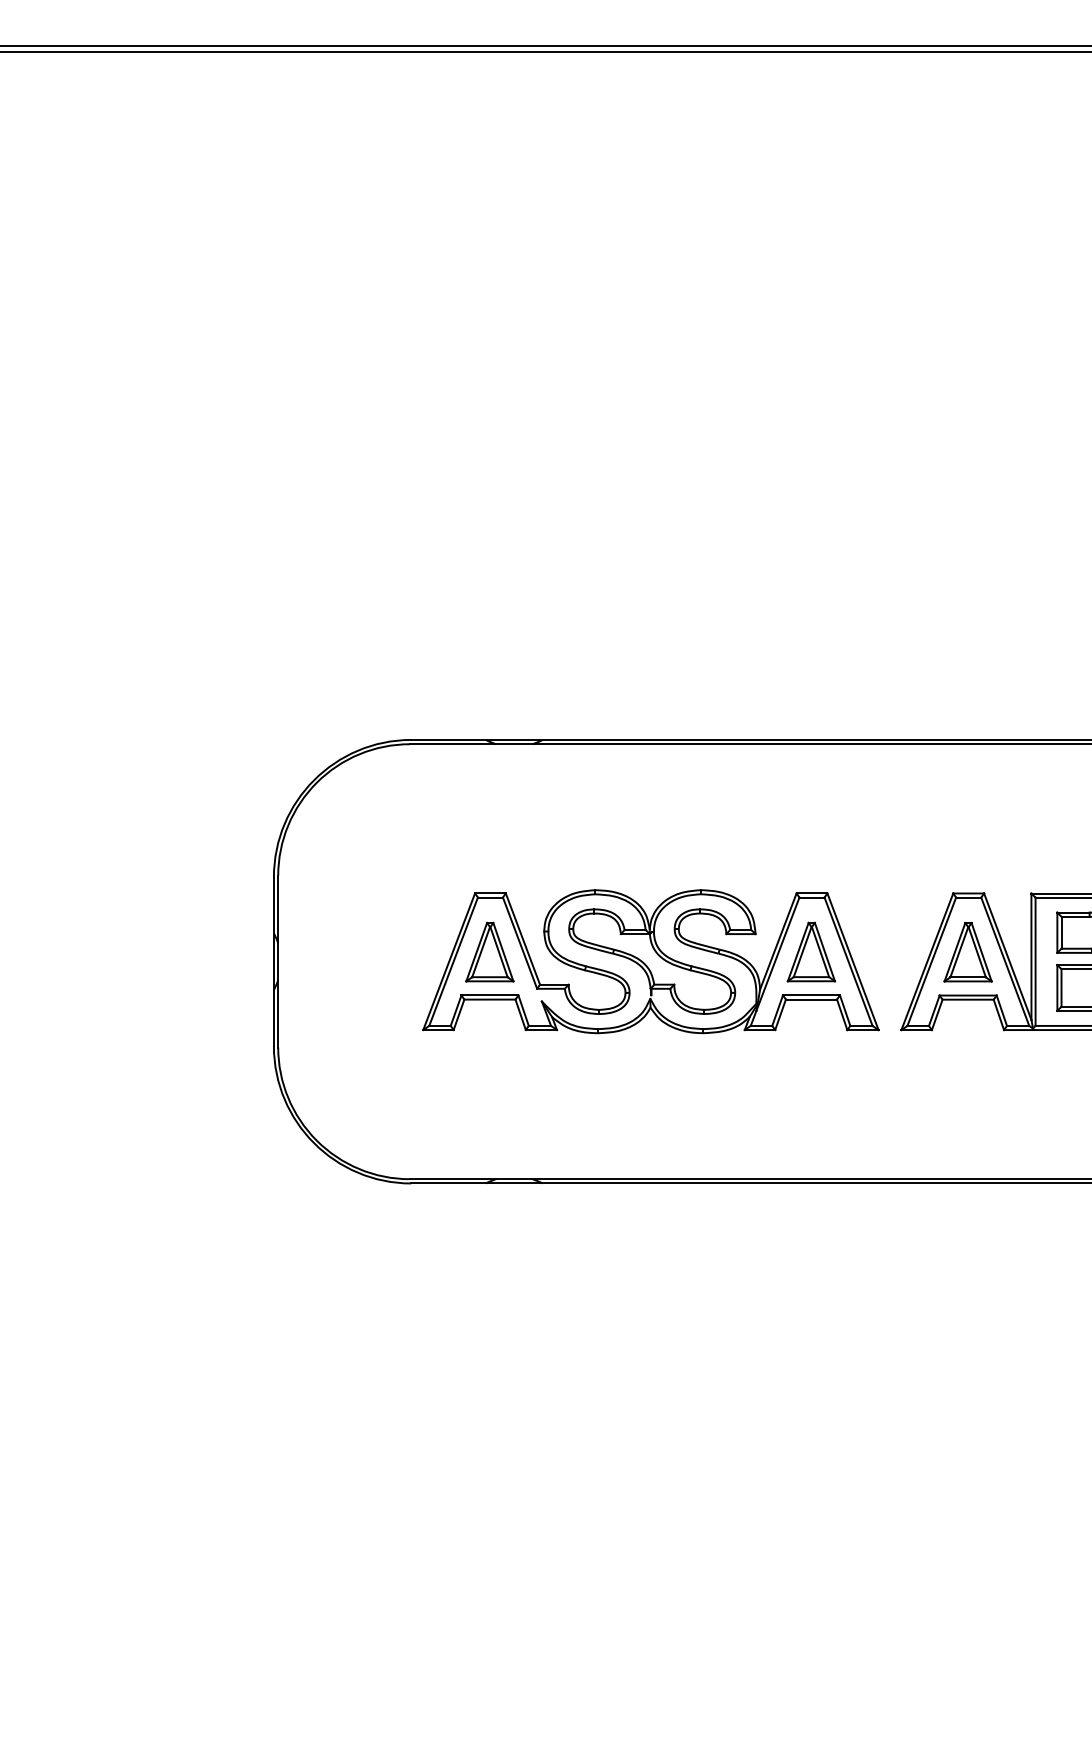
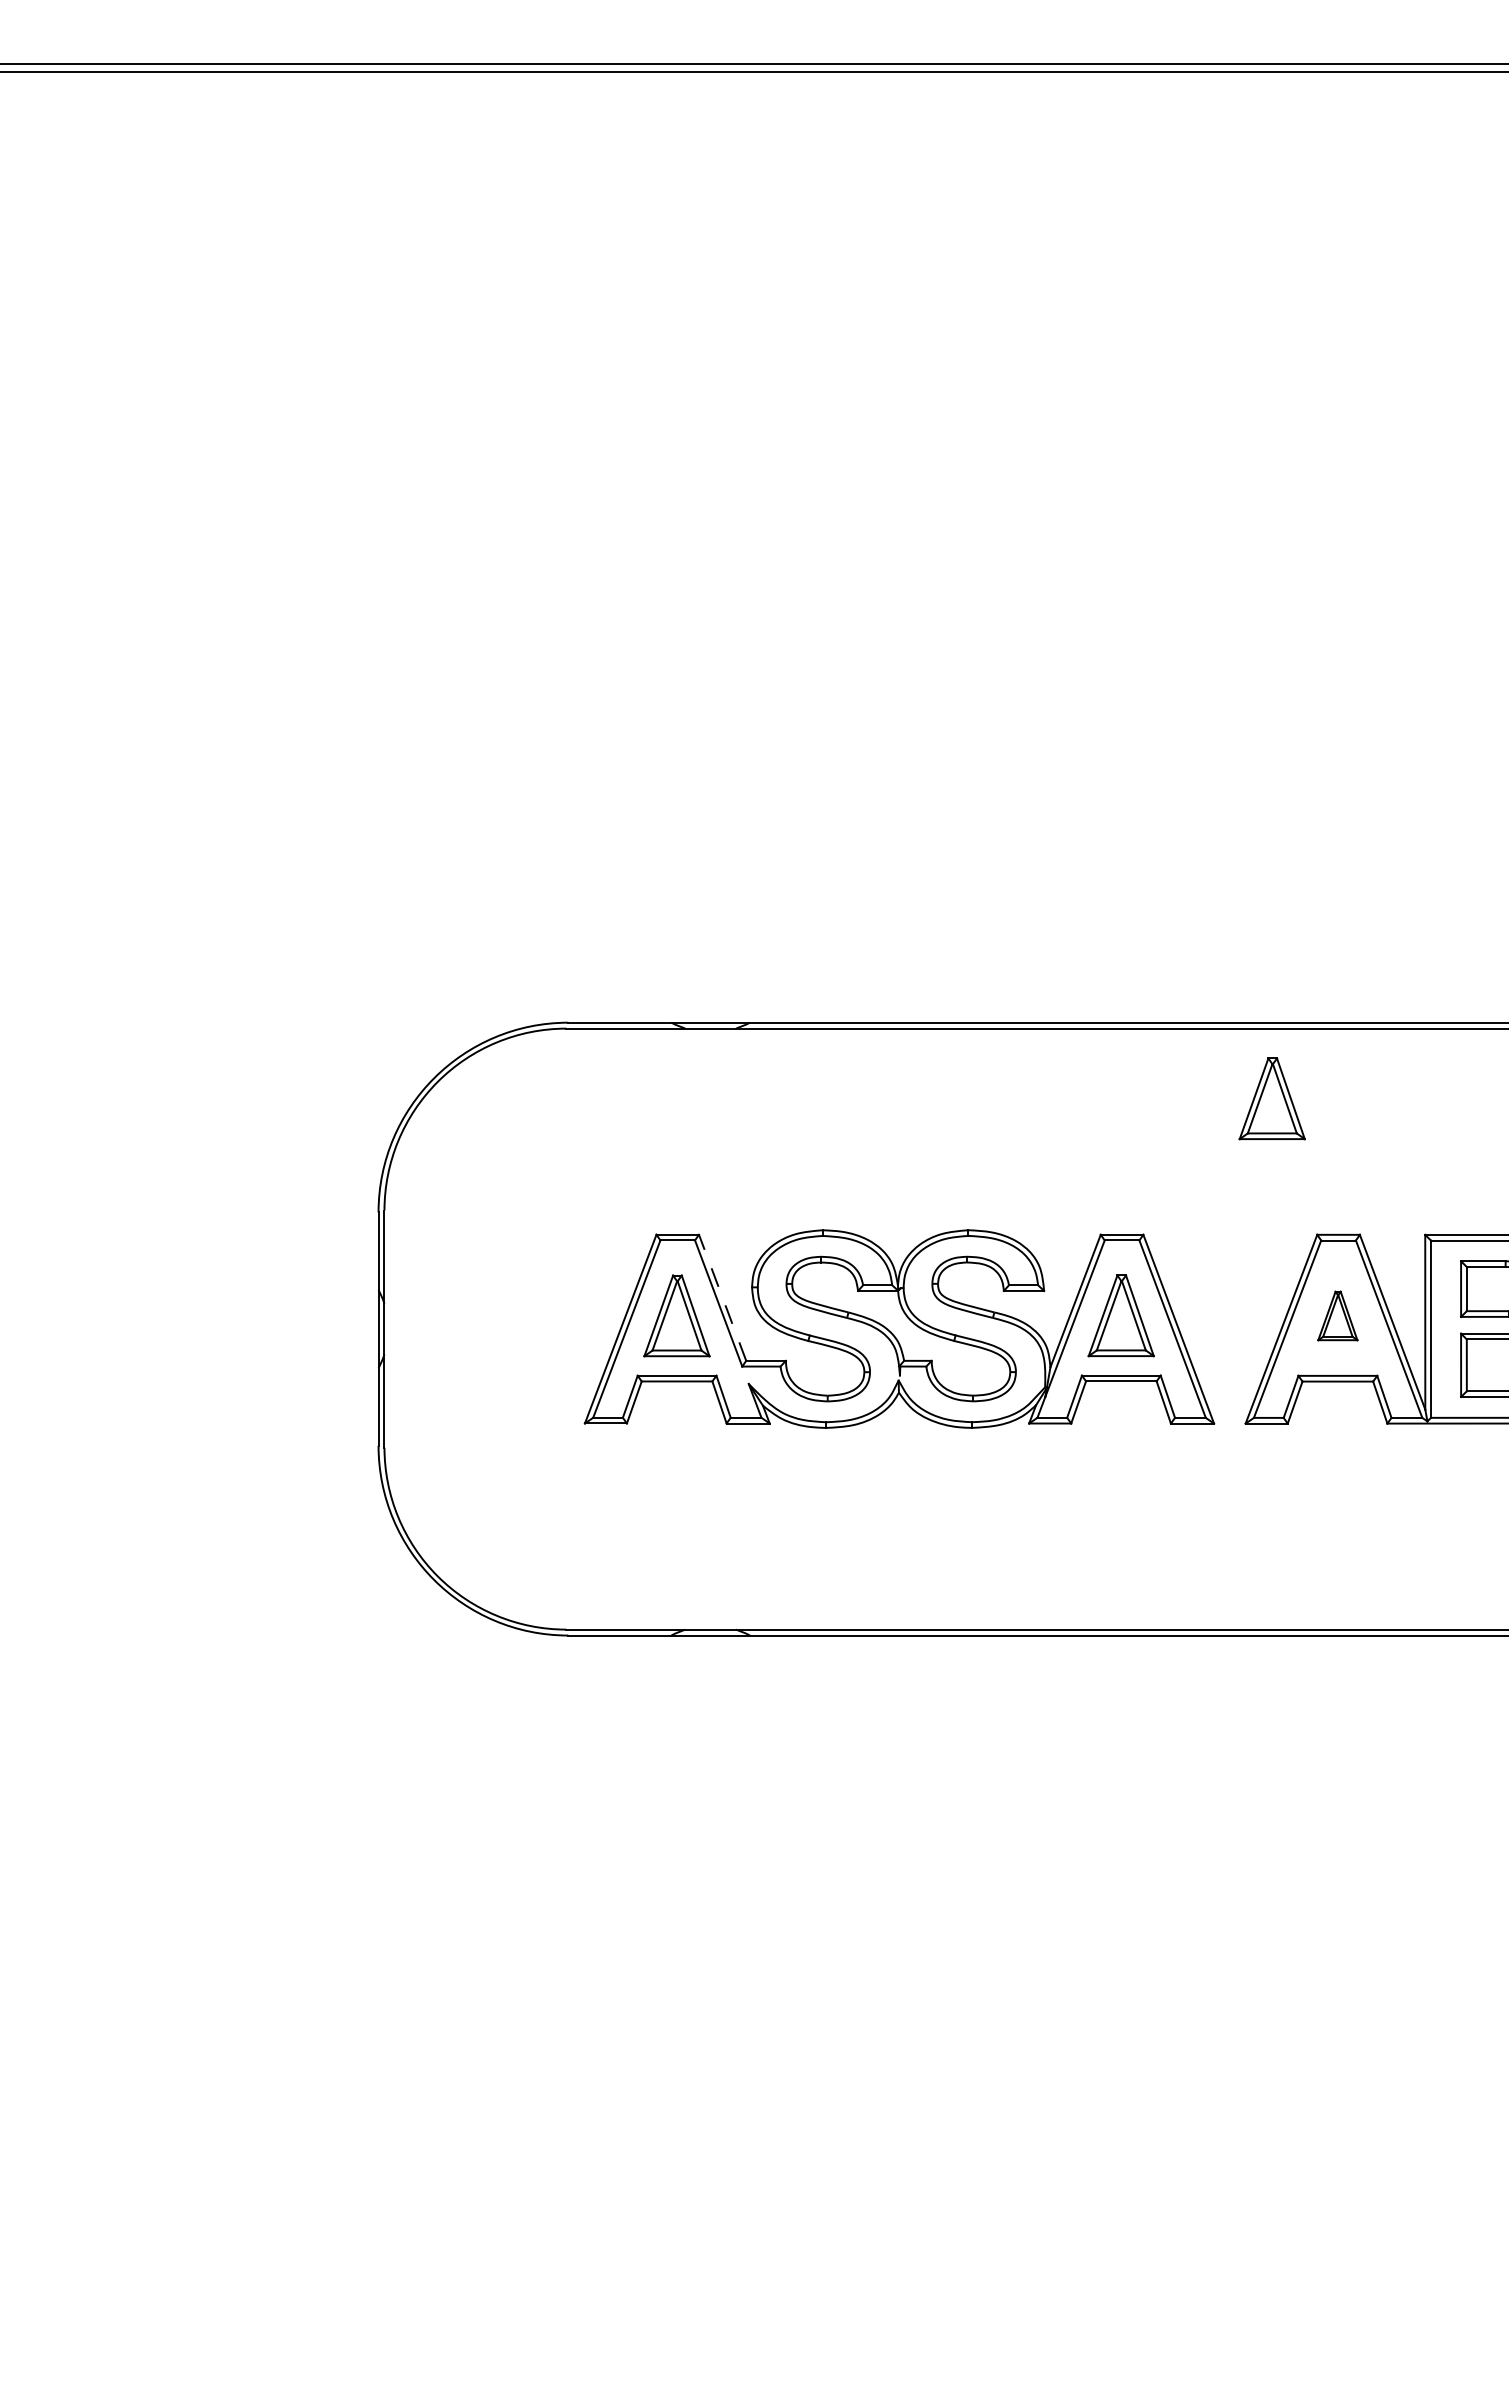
part: (920, 794) -> (1271, 1098), added
line: (522, 938) -> (722, 1297), solid -> dashed
part: (967, 951) -> (1337, 1315), size x0.6

